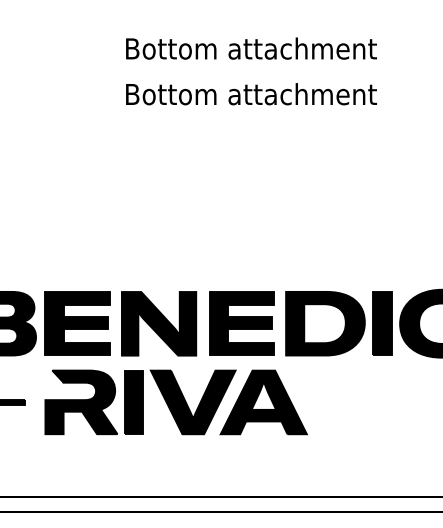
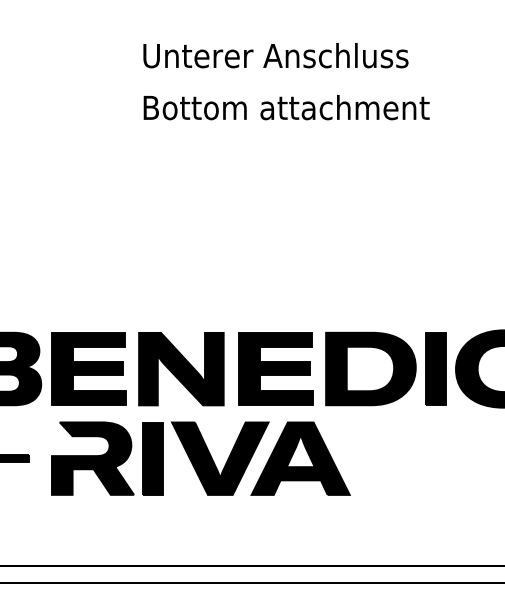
text: (251, 48) -> (286, 55), Bottom attachment -> Unterer Anschluss

